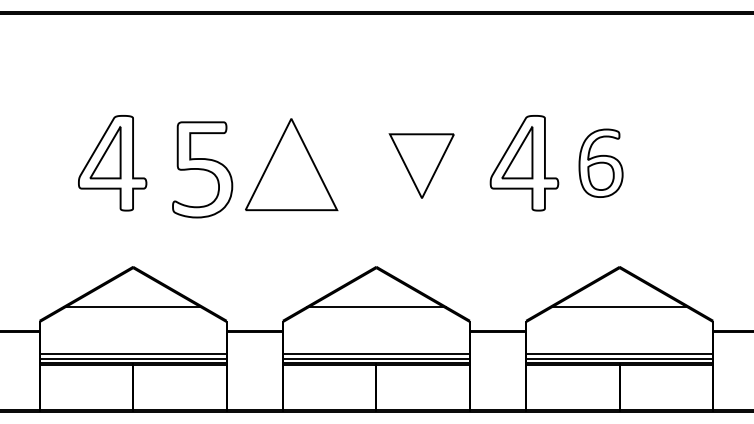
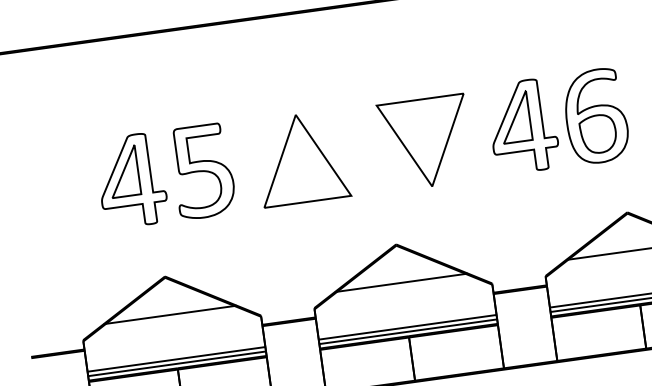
part: (600, 163) -> (595, 116), size x1.43
part: (421, 165) -> (425, 142), size x1.43
part: (202, 169) -> (202, 171), moved

